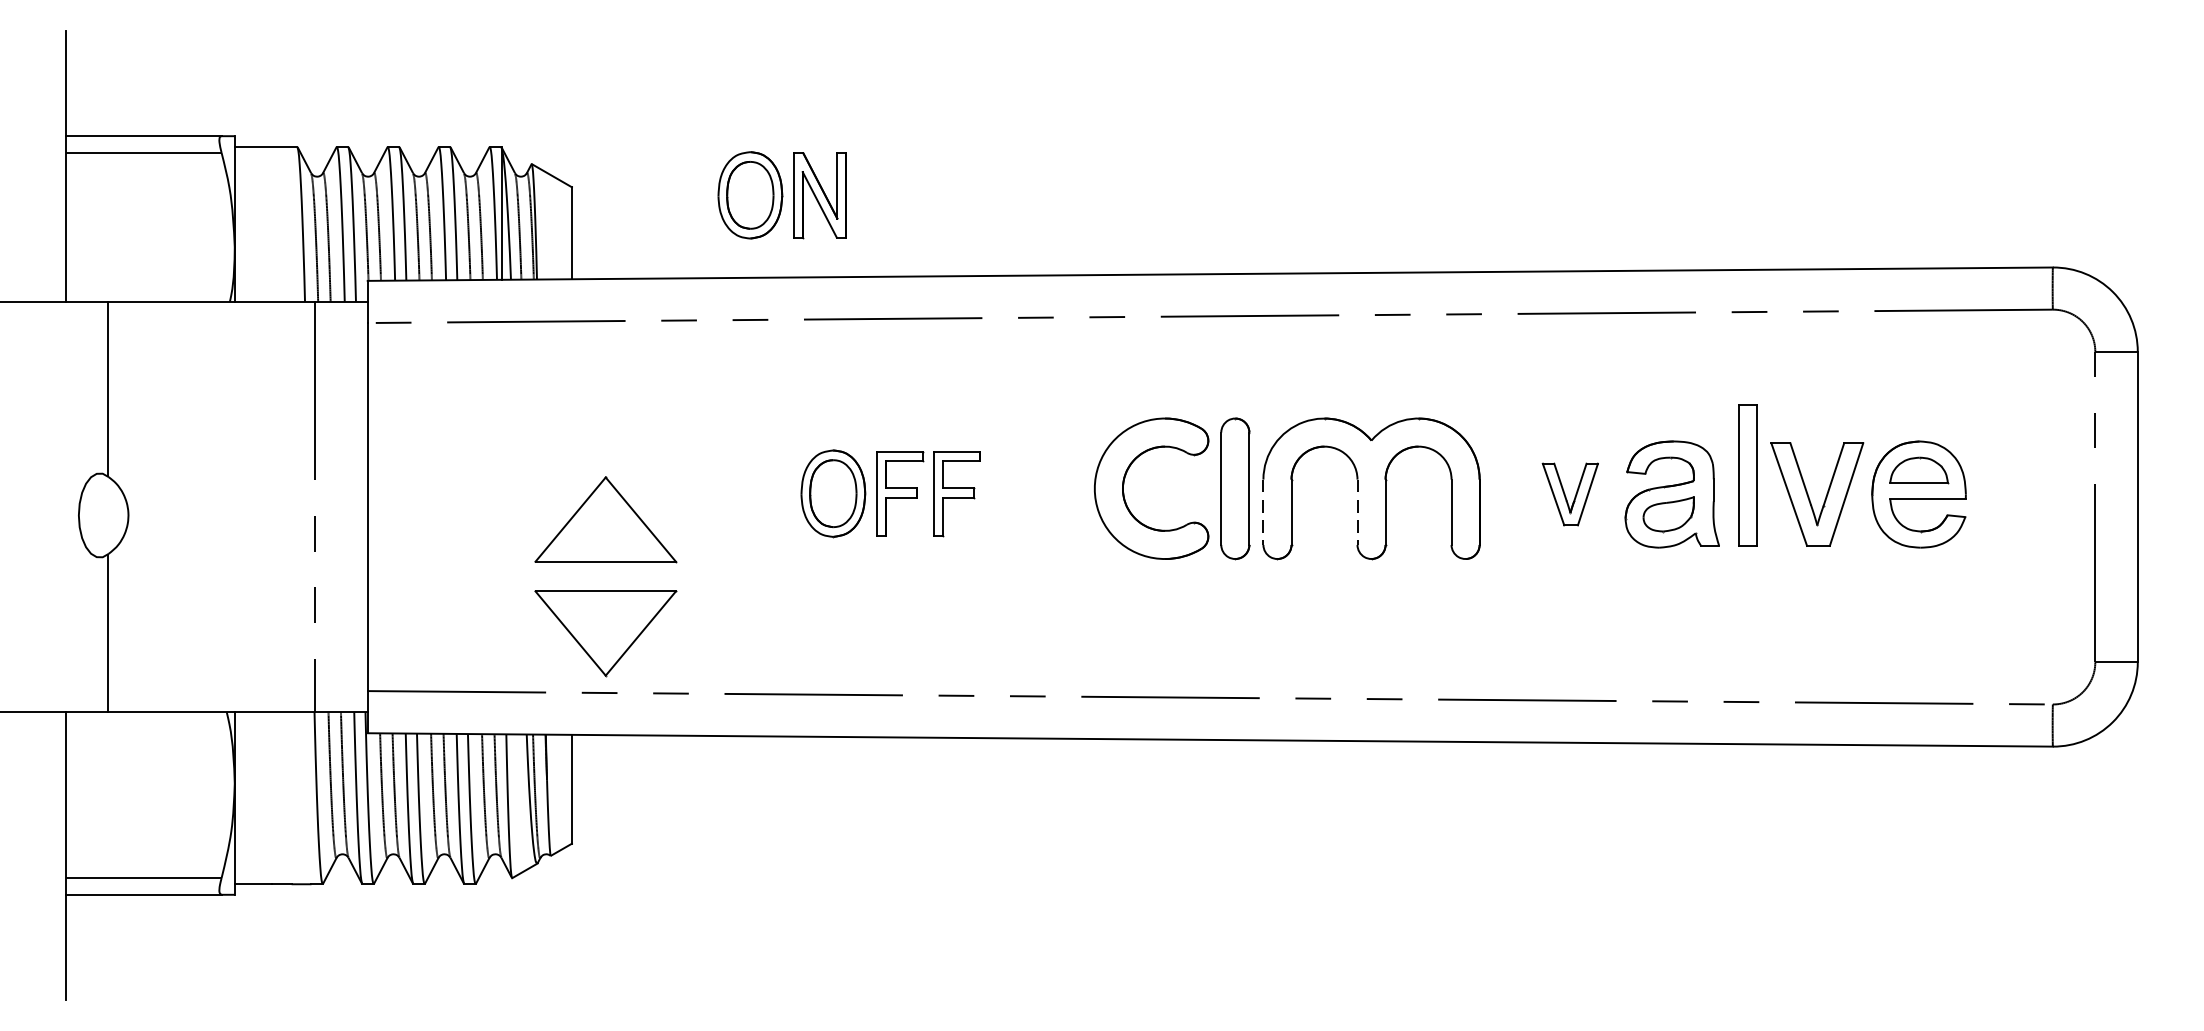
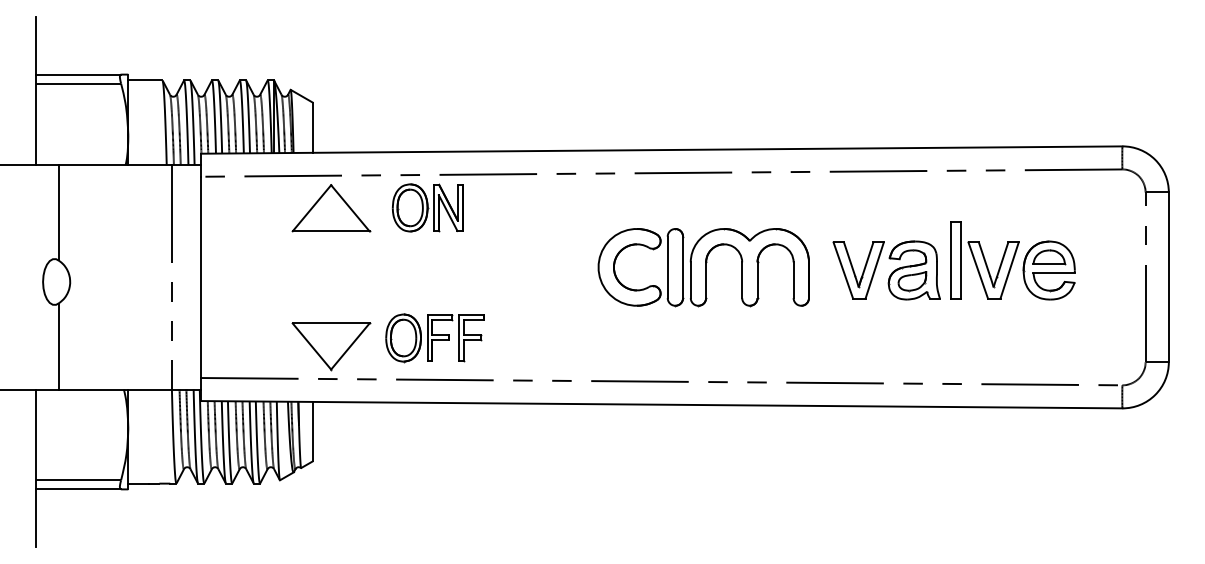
part: (781, 194) -> (427, 207), moved
part: (889, 494) -> (434, 338), moved
part: (1570, 494) -> (858, 270), size x1.67
line: (1262, 512) -> (690, 280), dashed -> solid
line: (1358, 512) -> (742, 280), dashed -> solid
part: (606, 520) -> (331, 208), moved

